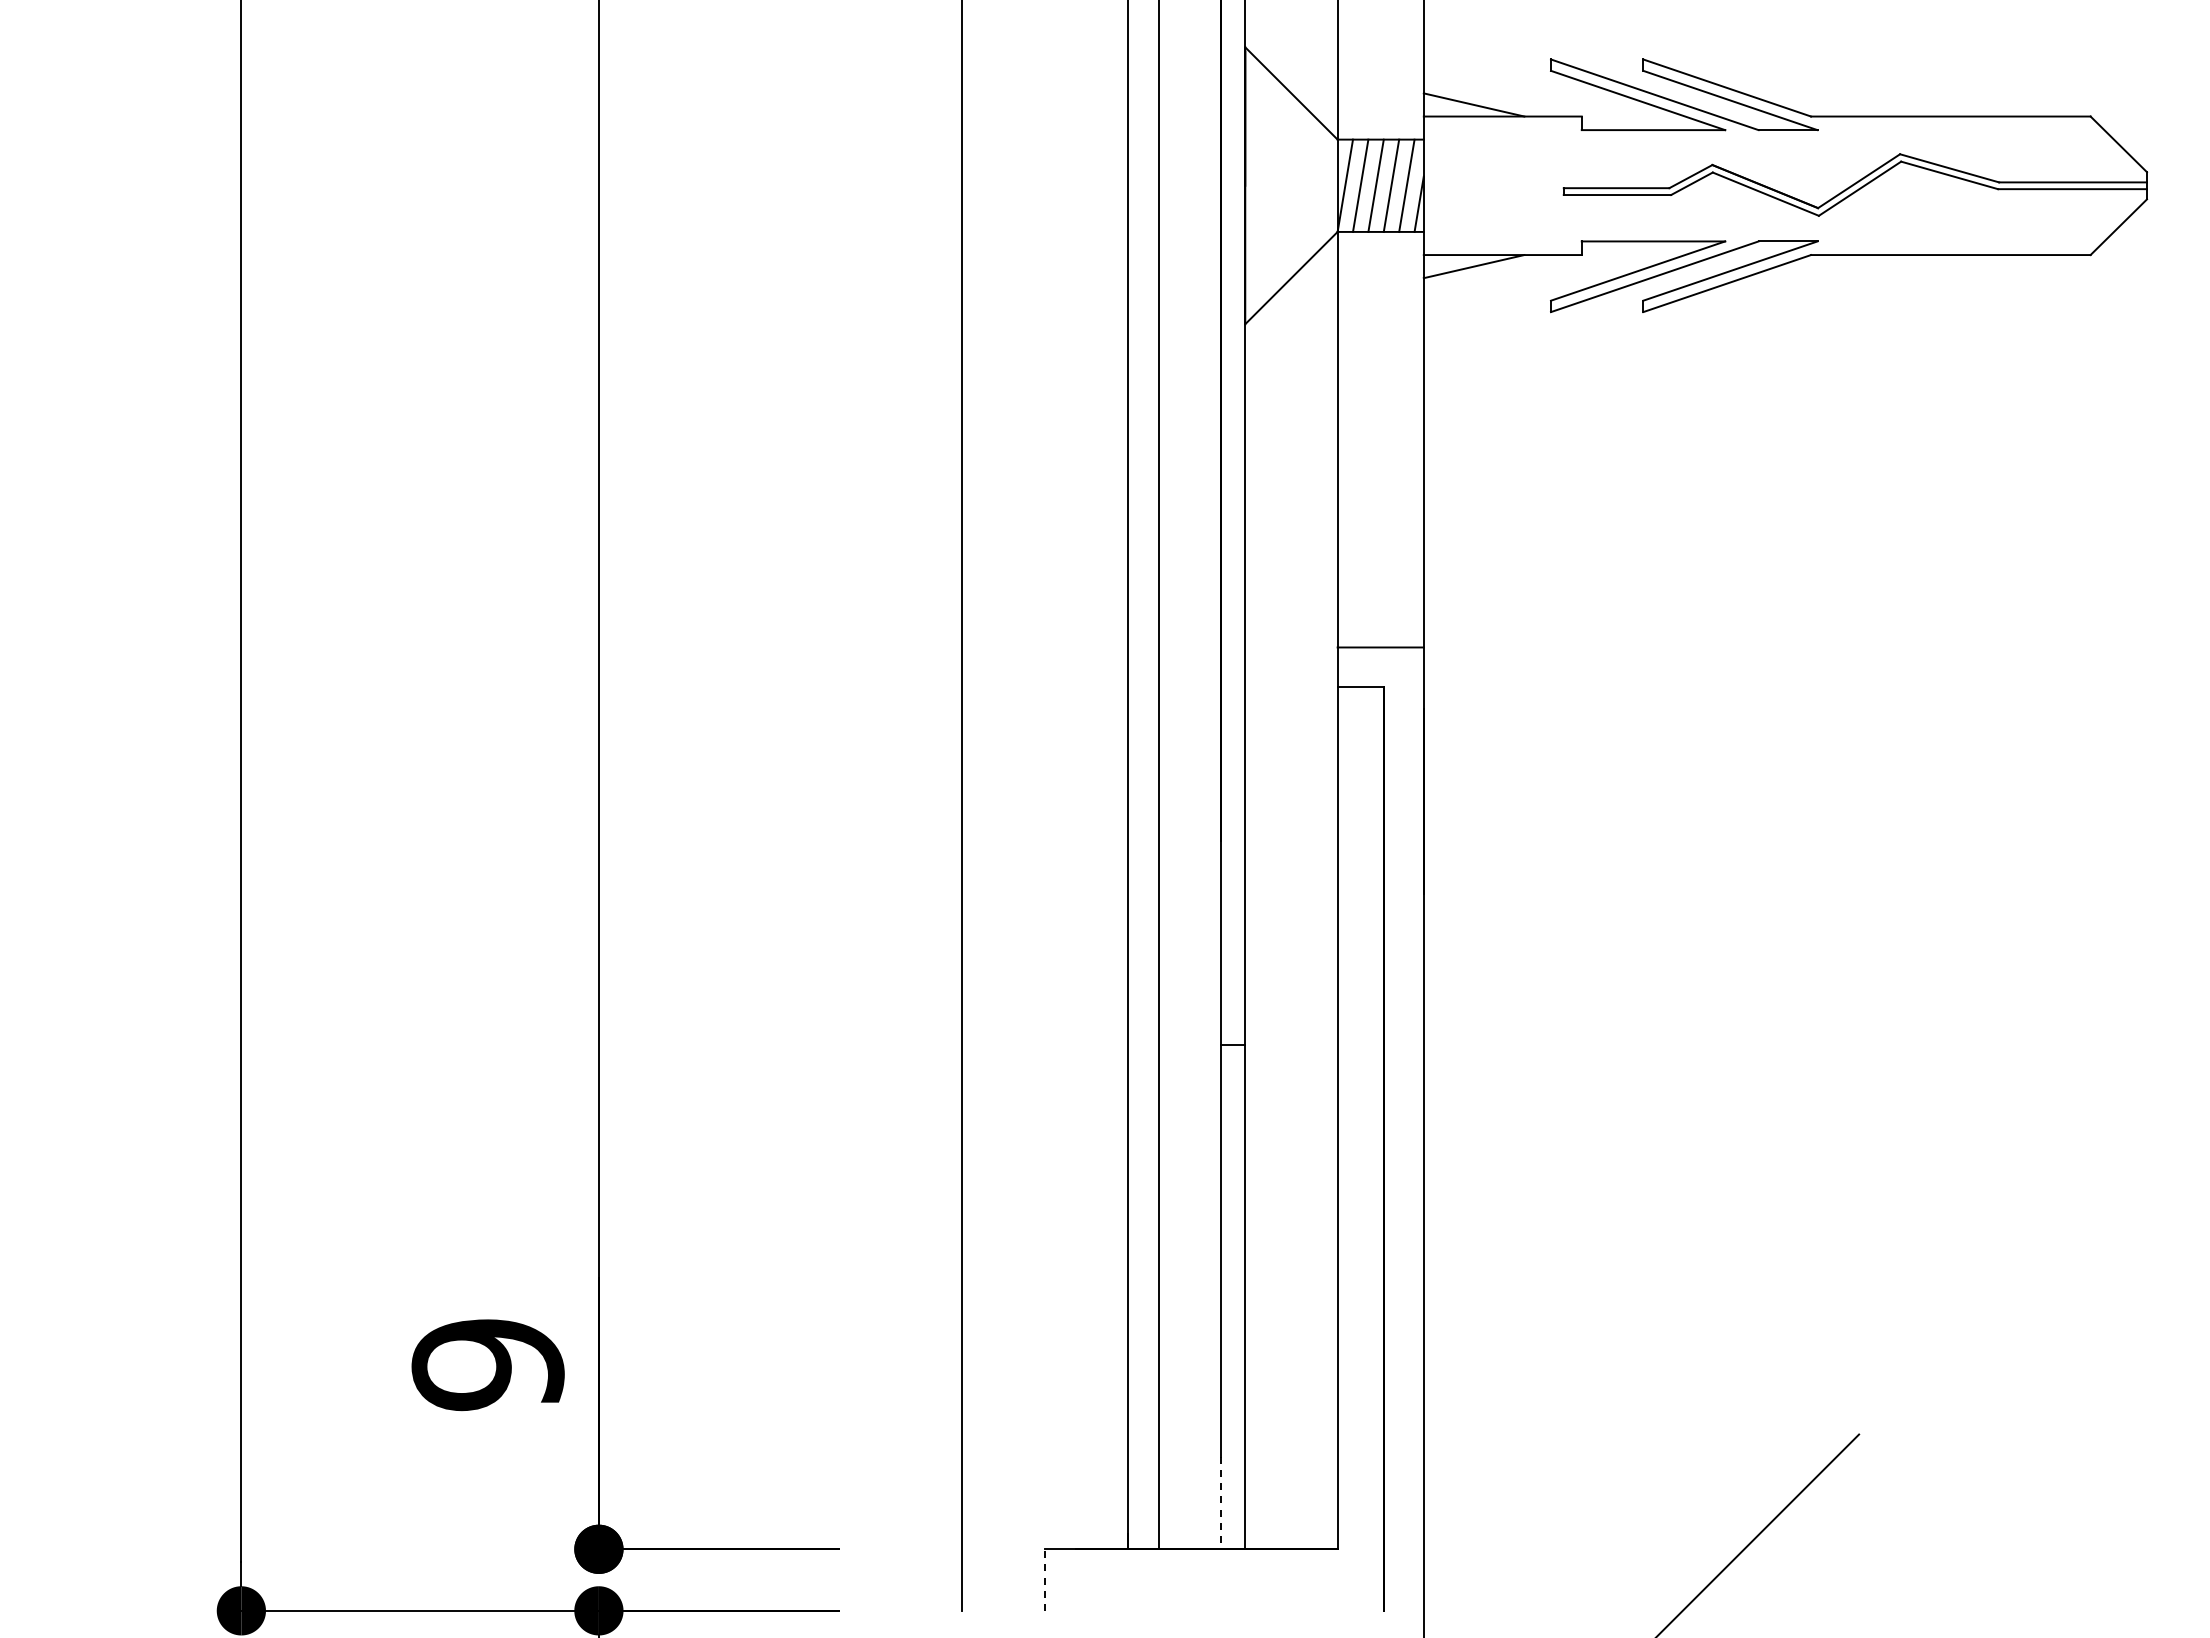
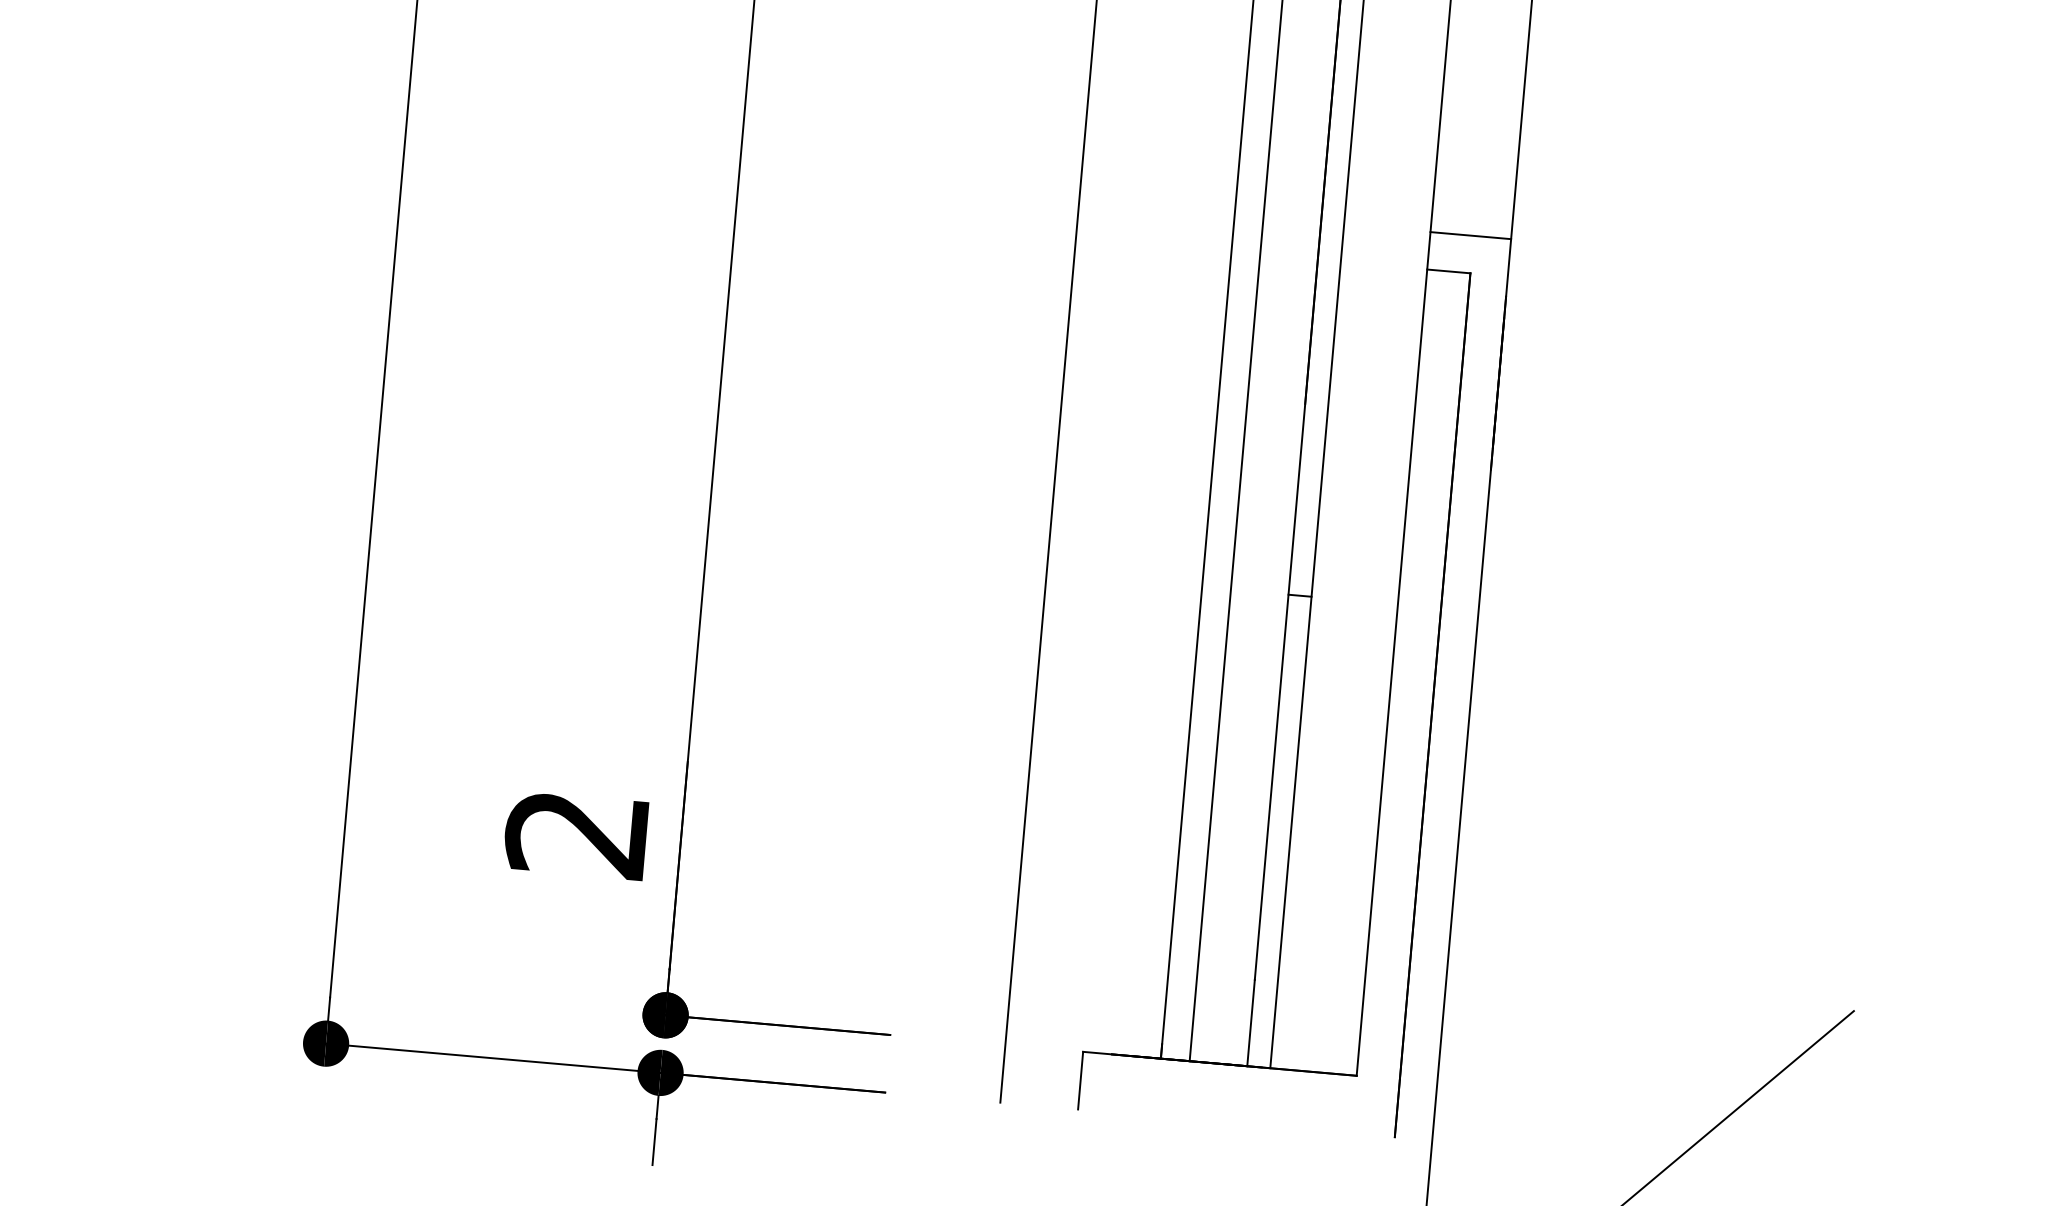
text: (487, 1365) -> (576, 834), 9 -> 2
line: (1220, 1503) -> (1250, 1023), dashed -> solid
line: (1045, 1580) -> (1080, 1081), dashed -> solid

